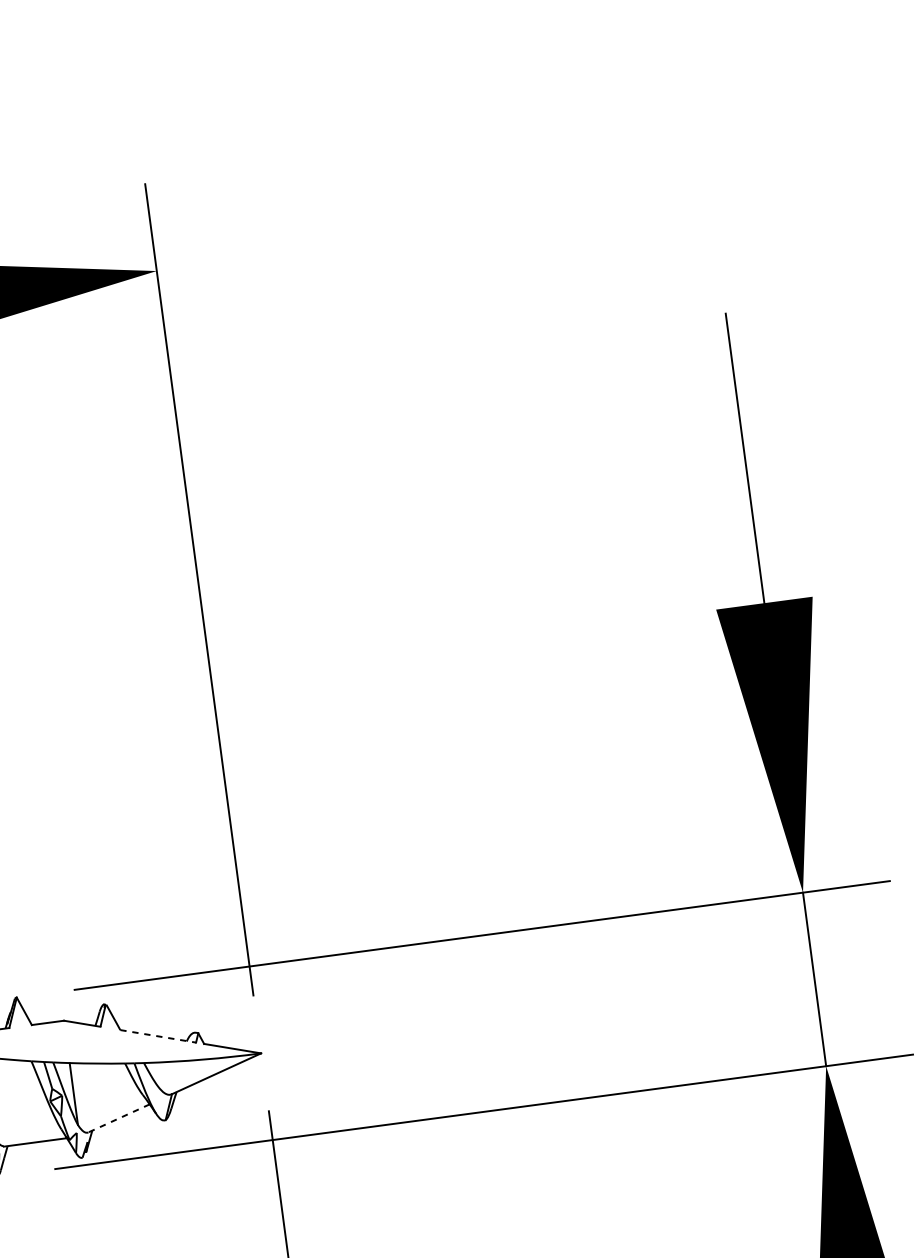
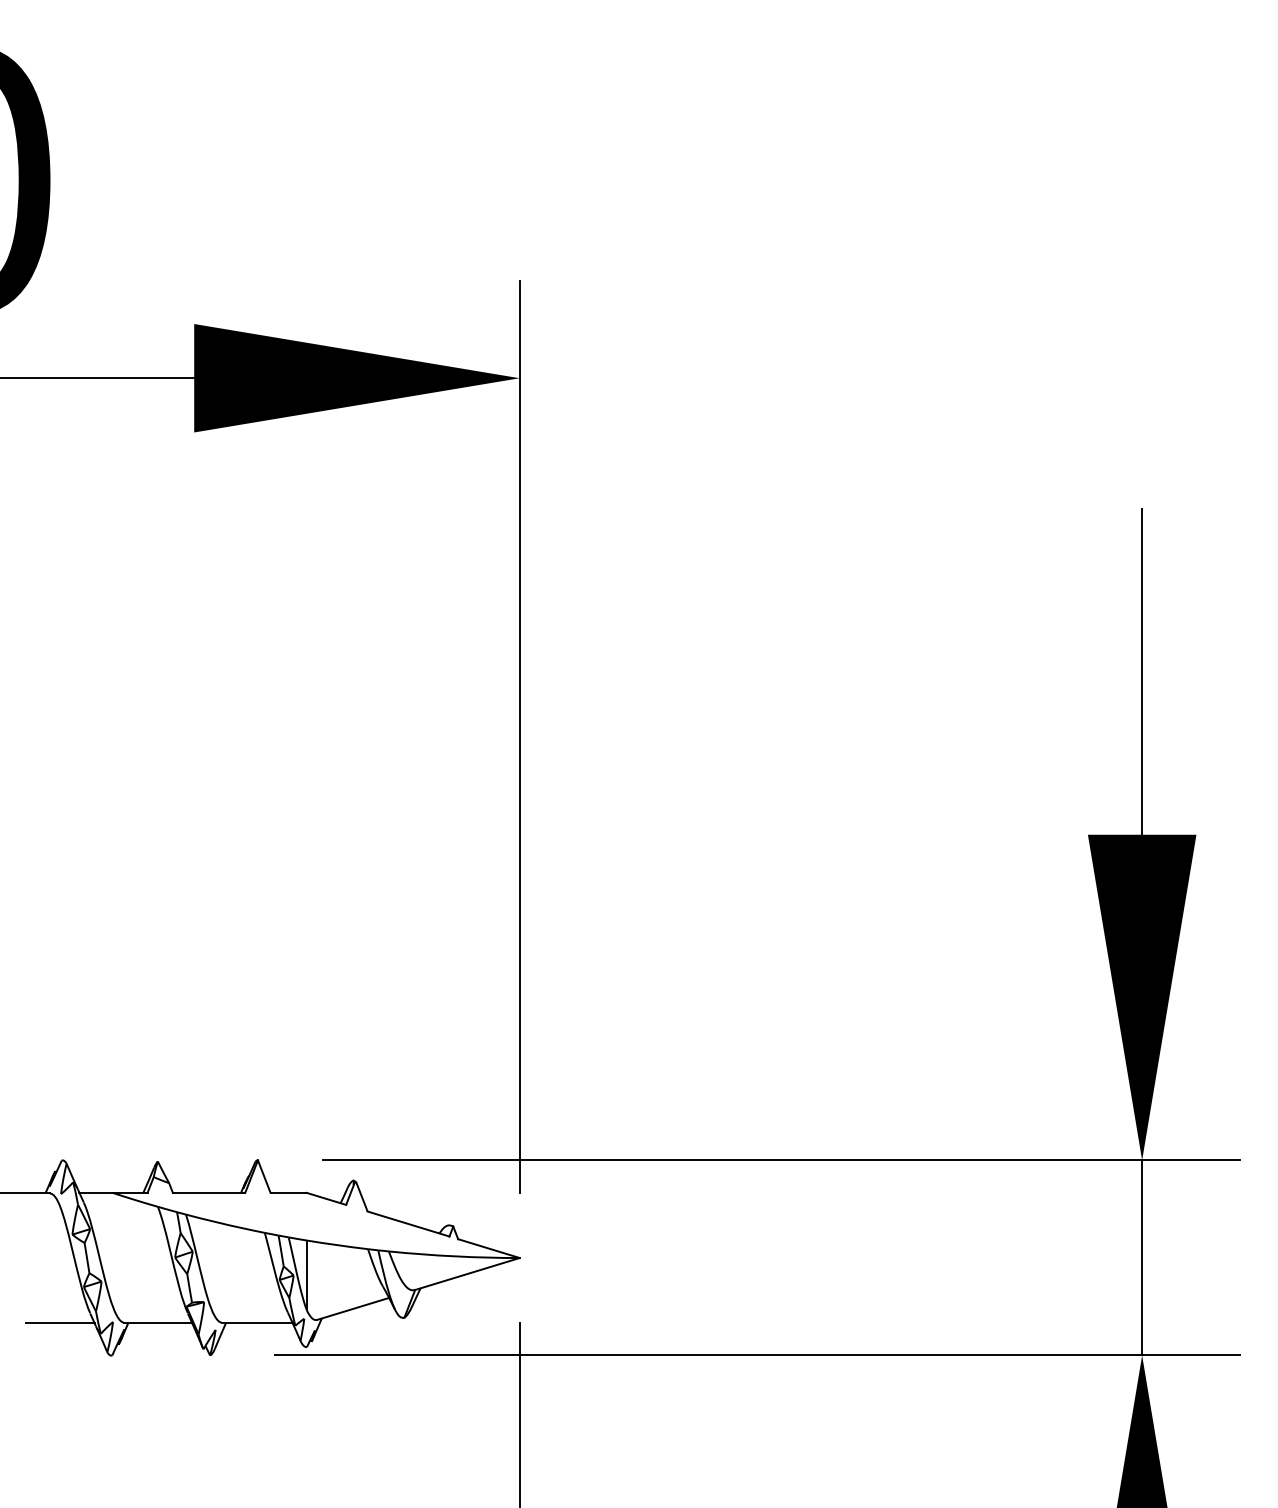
line: (158, 1036) -> (408, 1224), dashed -> solid
line: (119, 1117) -> (353, 1308), dashed -> solid

